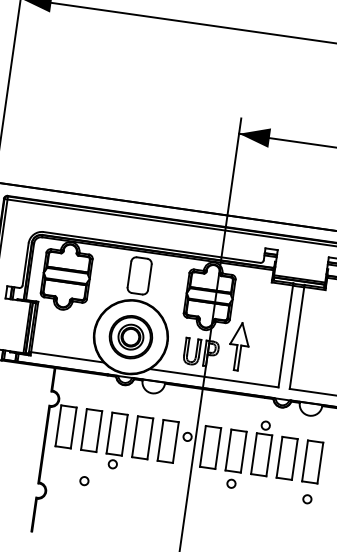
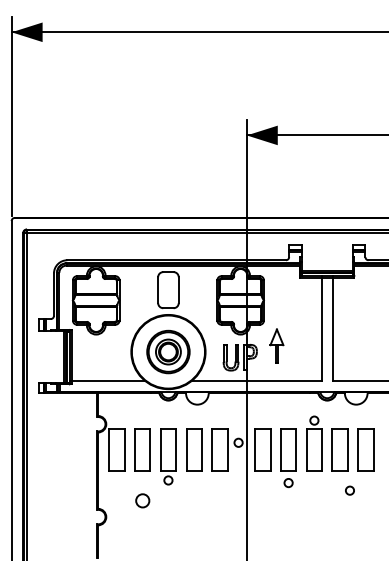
part: (238, 345) -> (276, 345), size x0.7
circle: (84, 481) -> (142, 501), size x1.6
circle: (306, 499) -> (349, 490), moved

